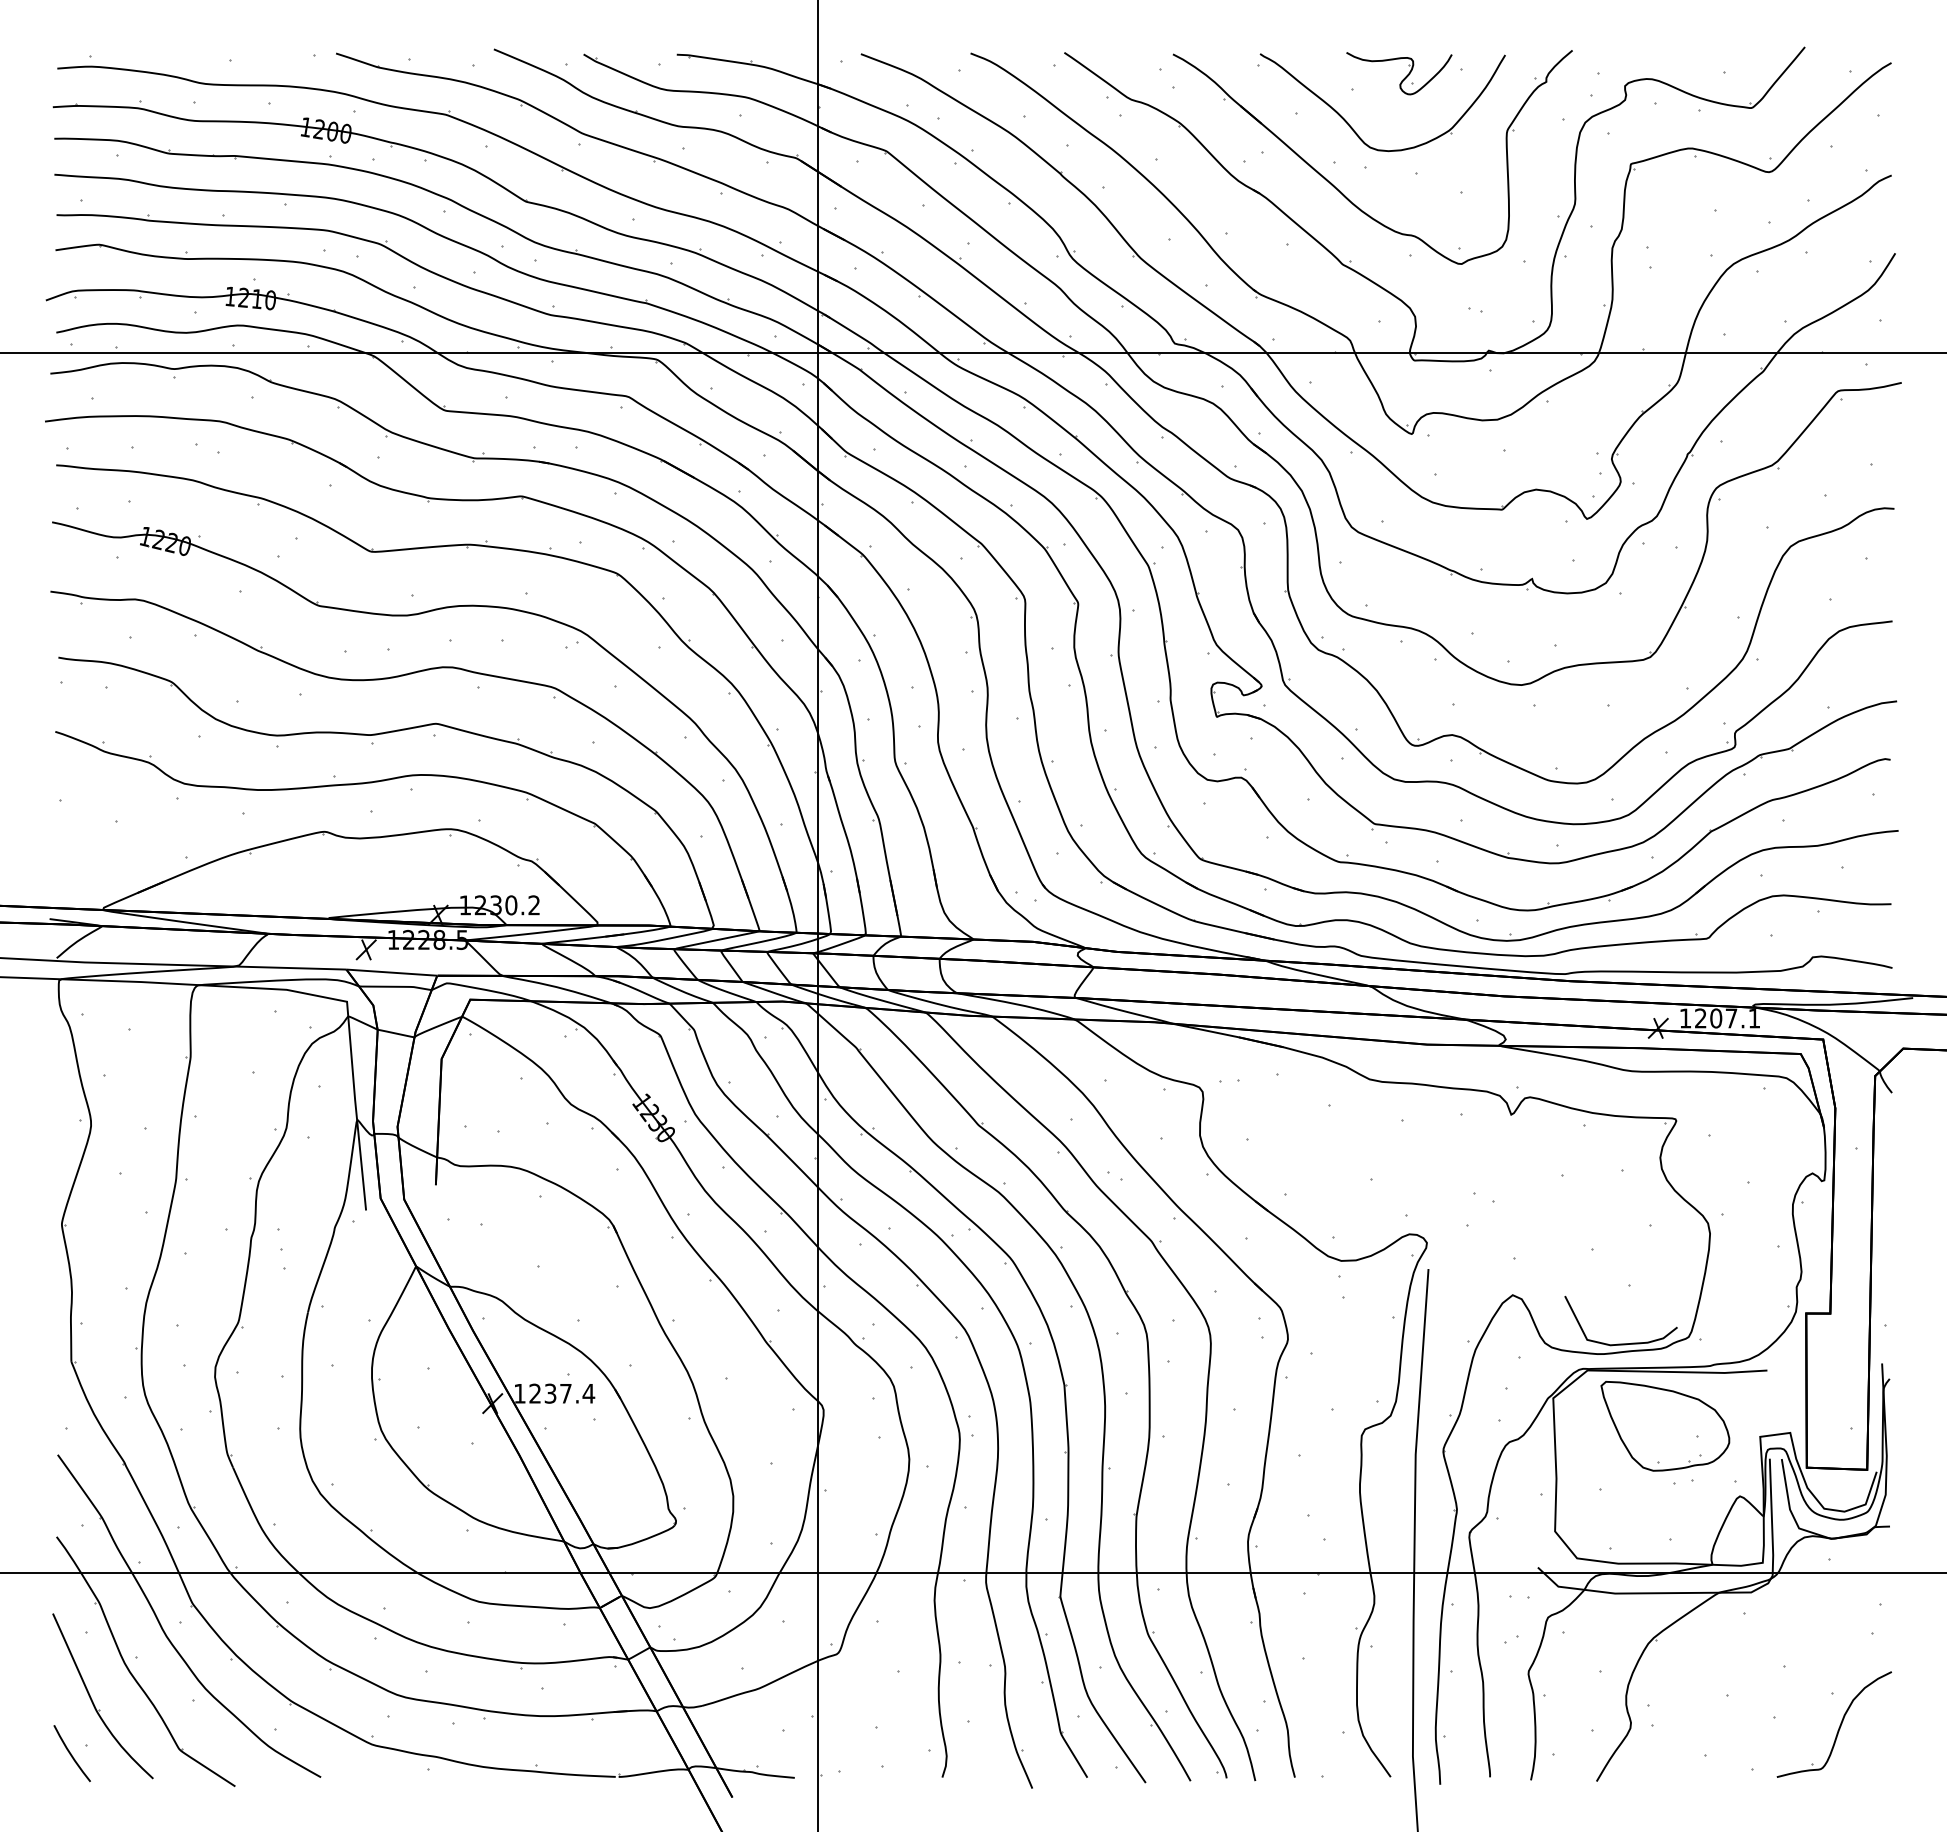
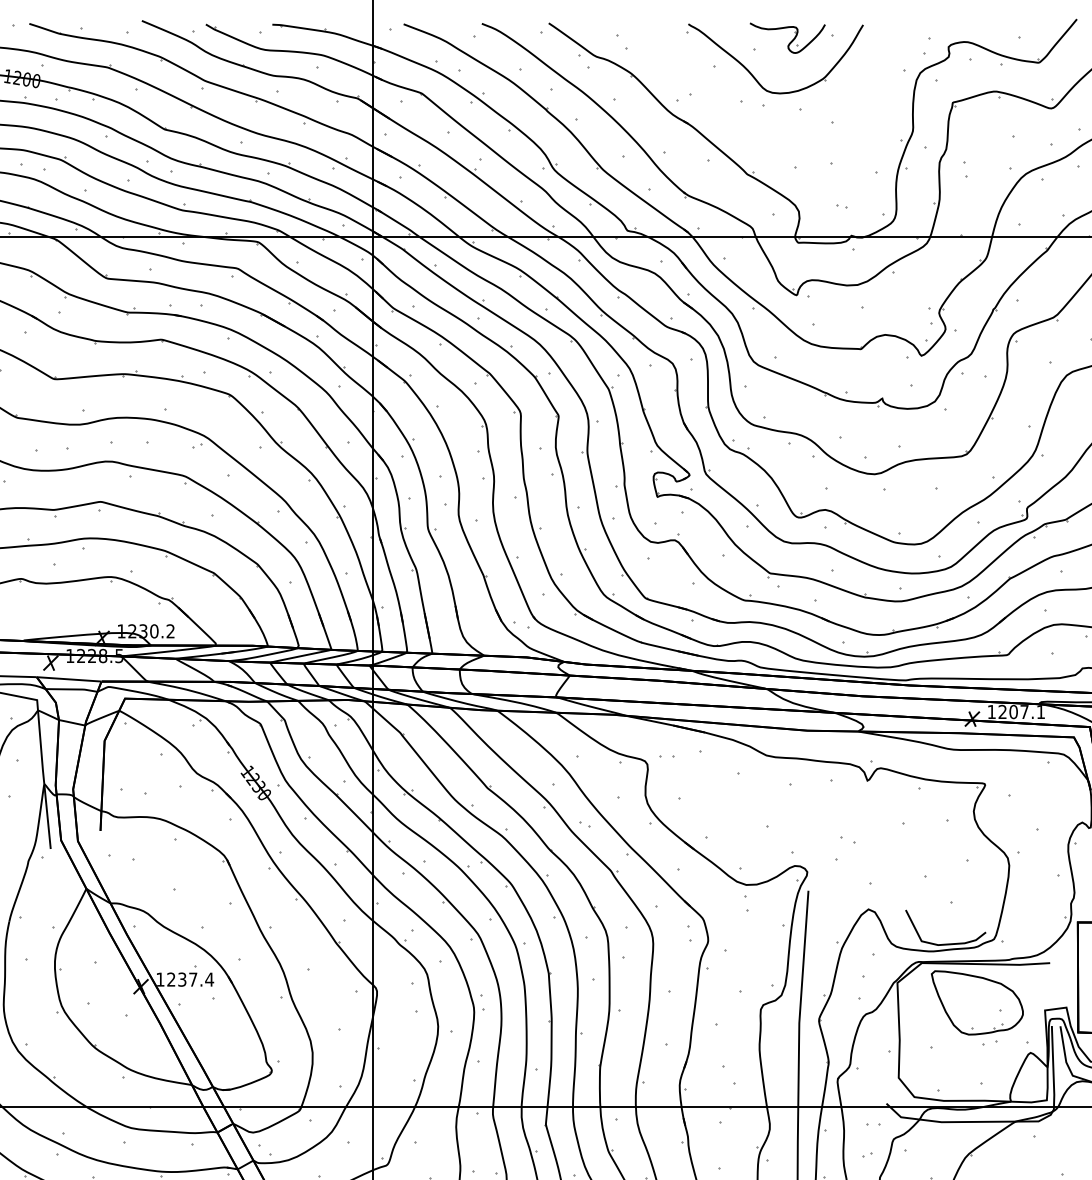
part: (1340, 190) -> (745, 121), removed

